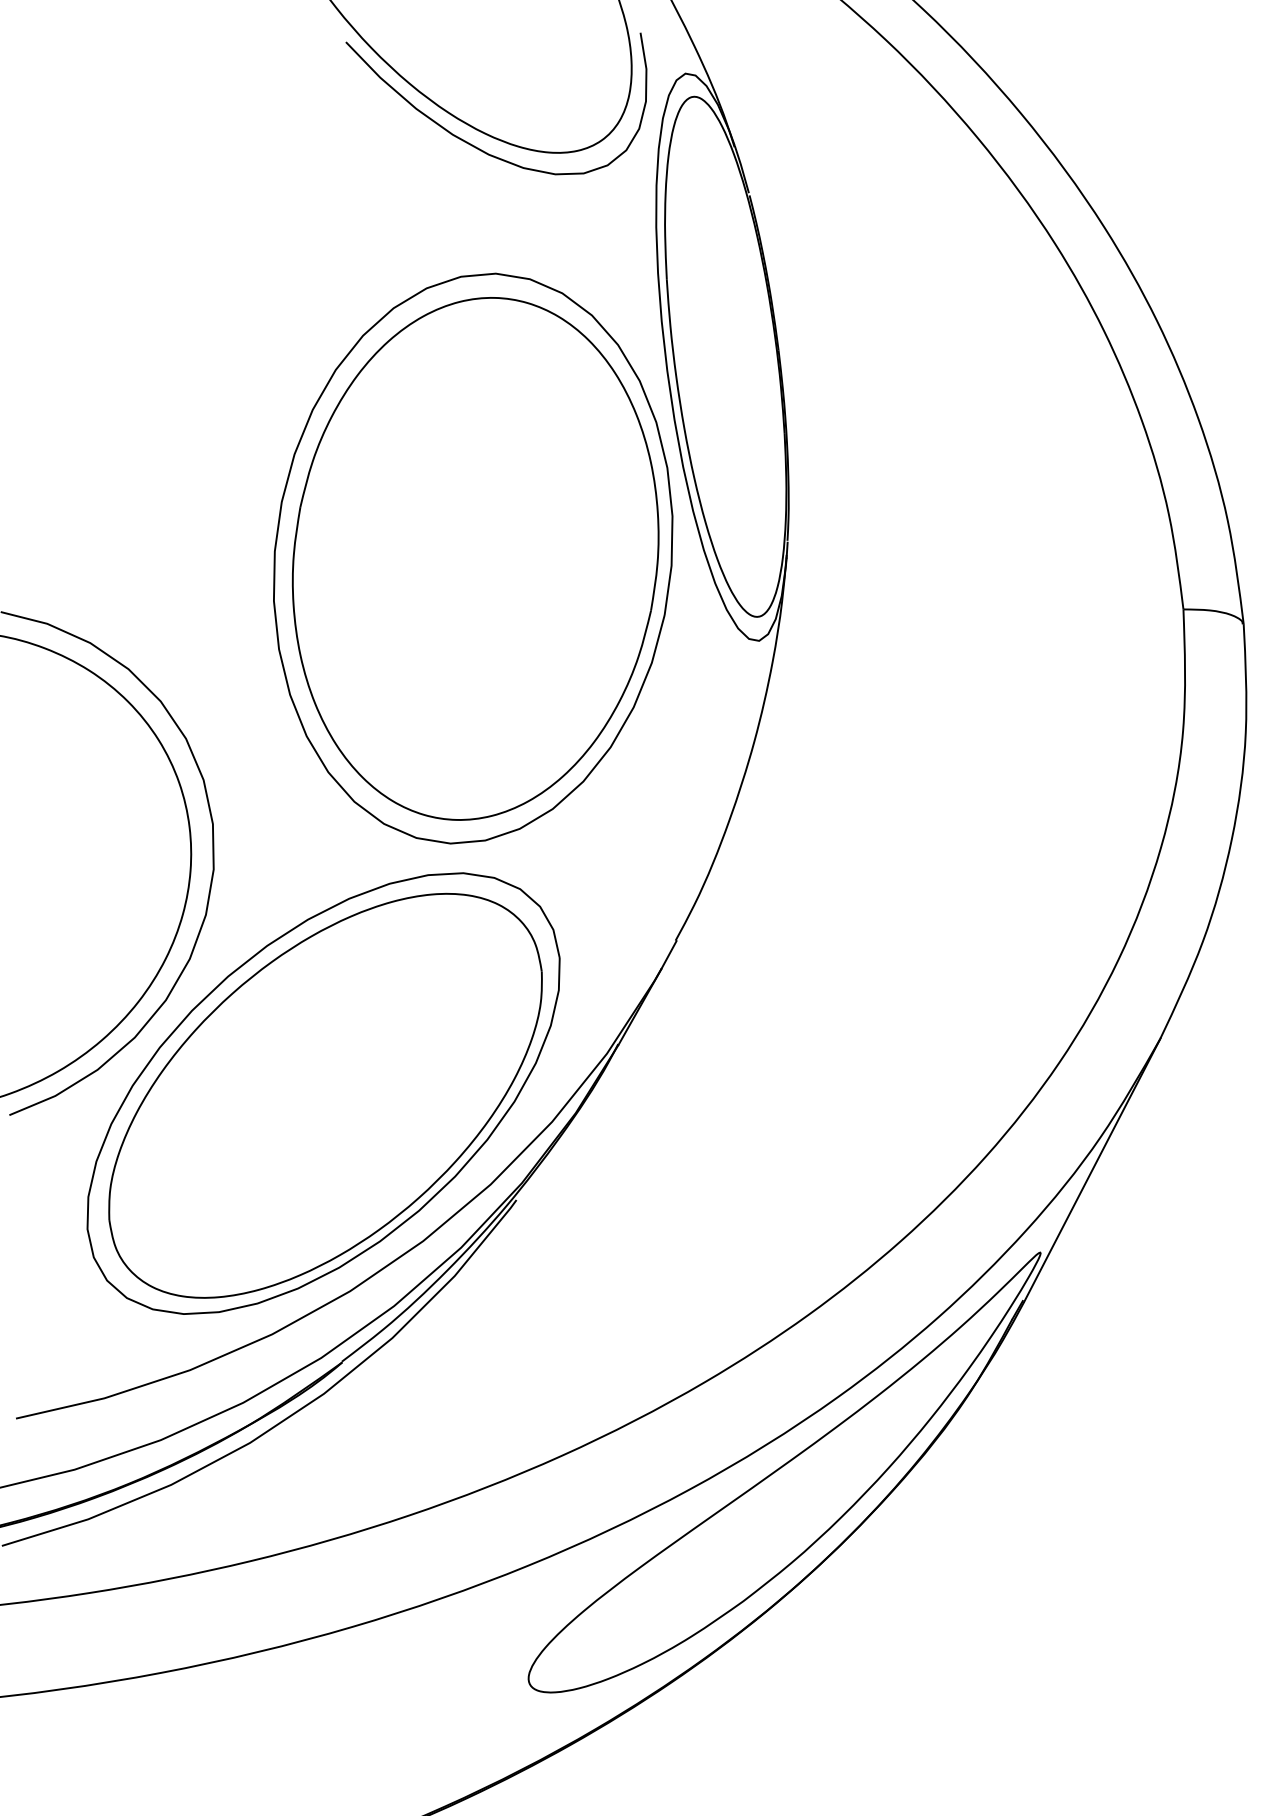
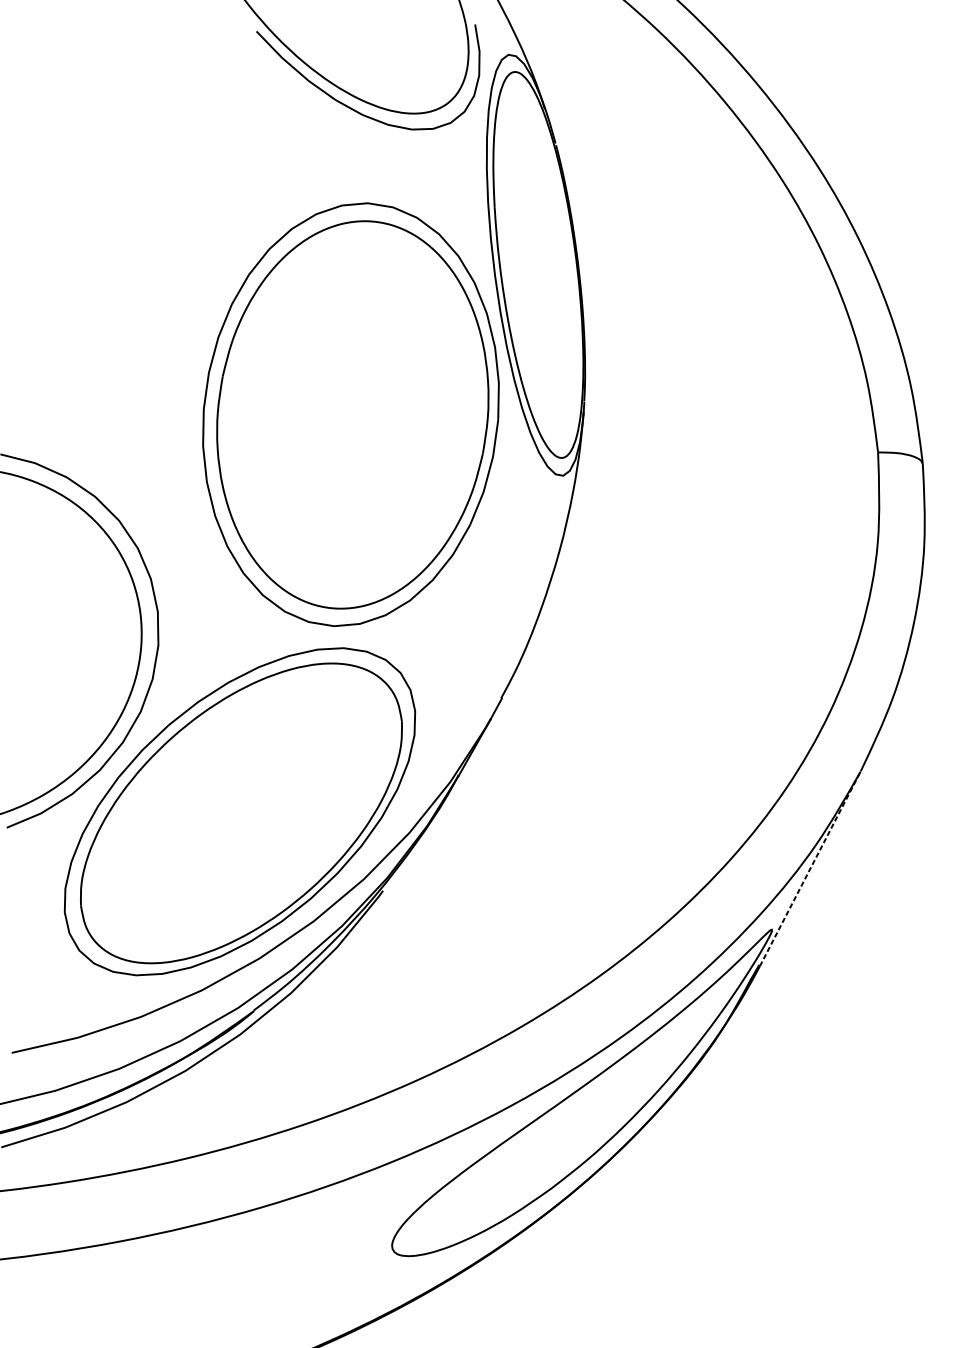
line: (1092, 1169) -> (810, 868), solid -> dashed

